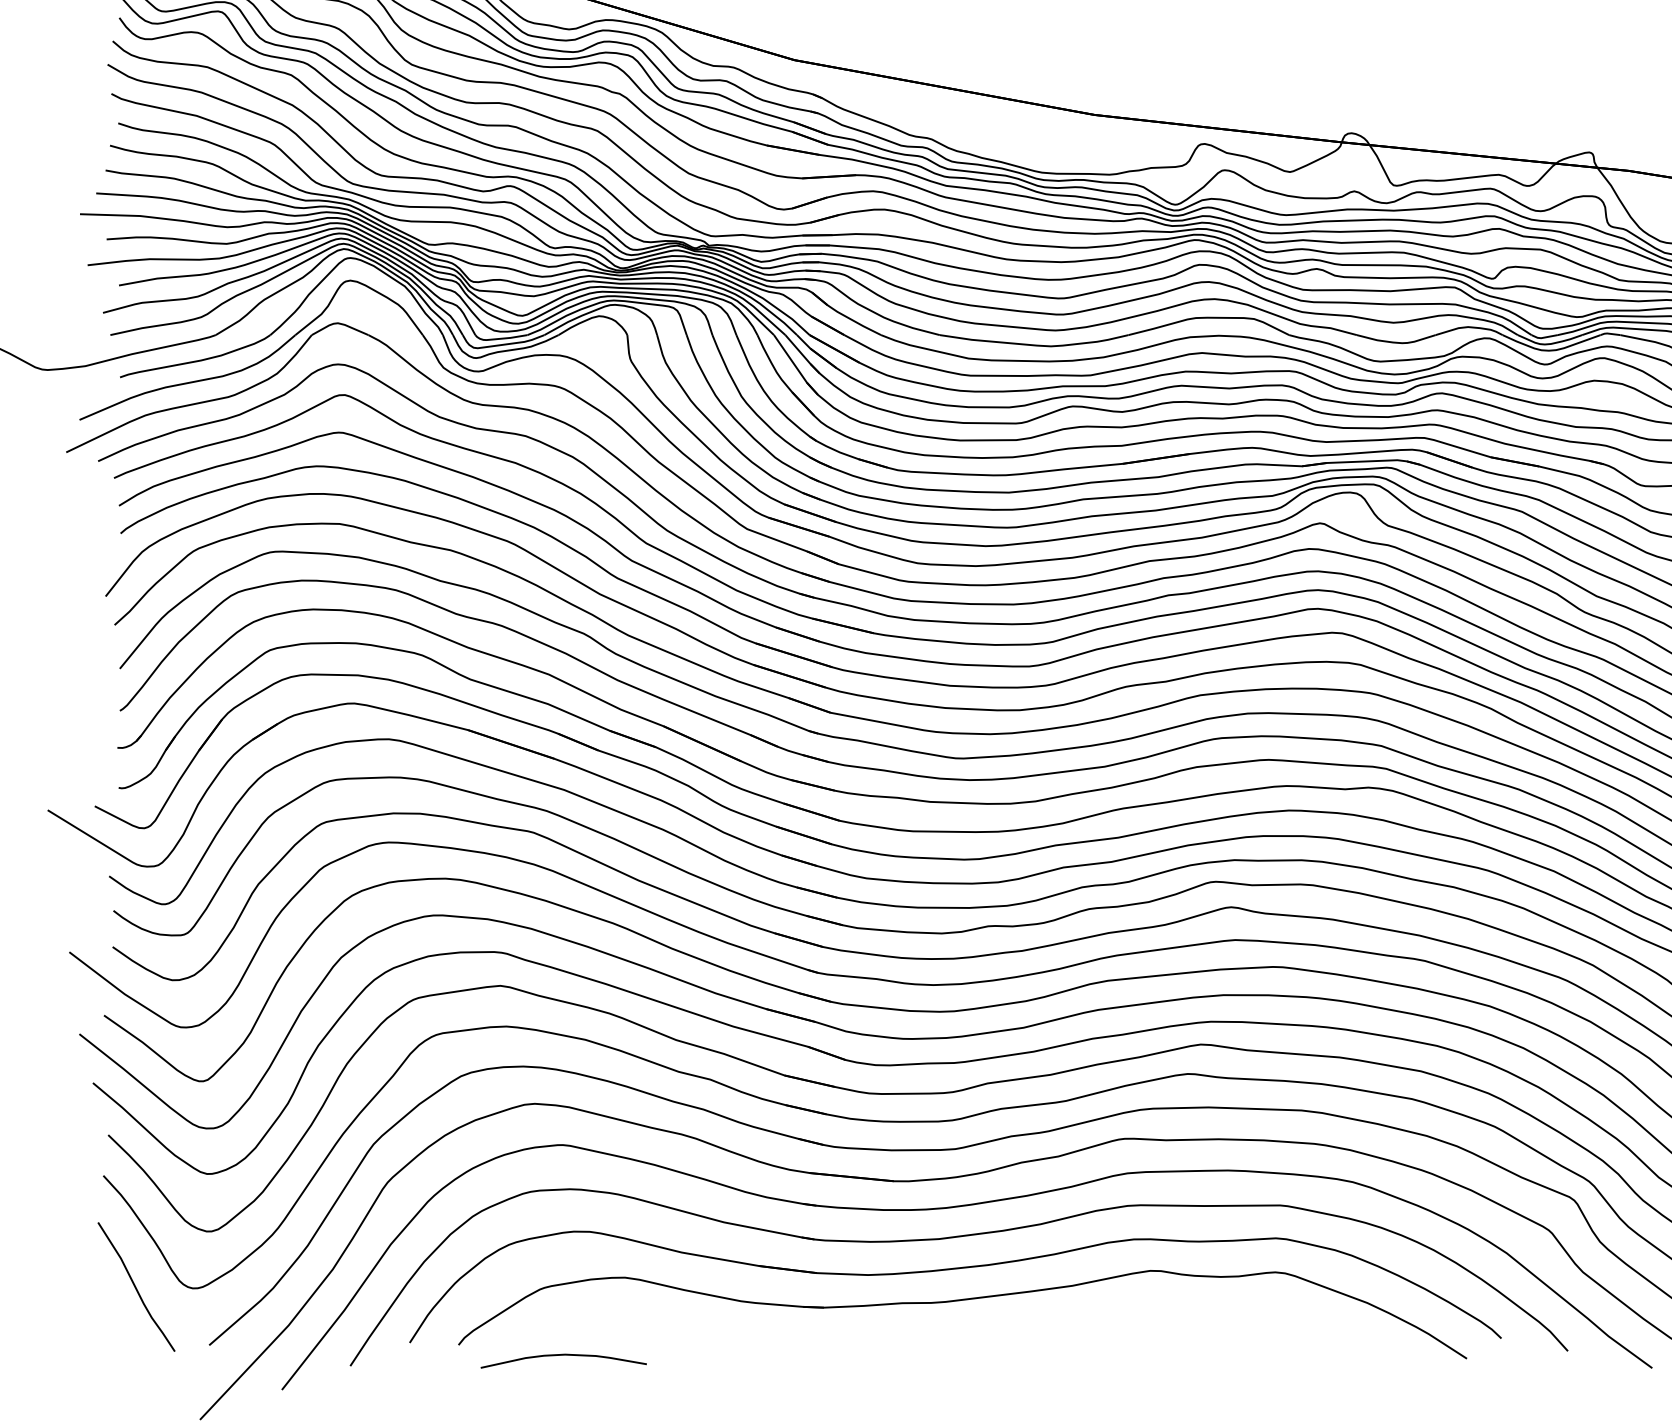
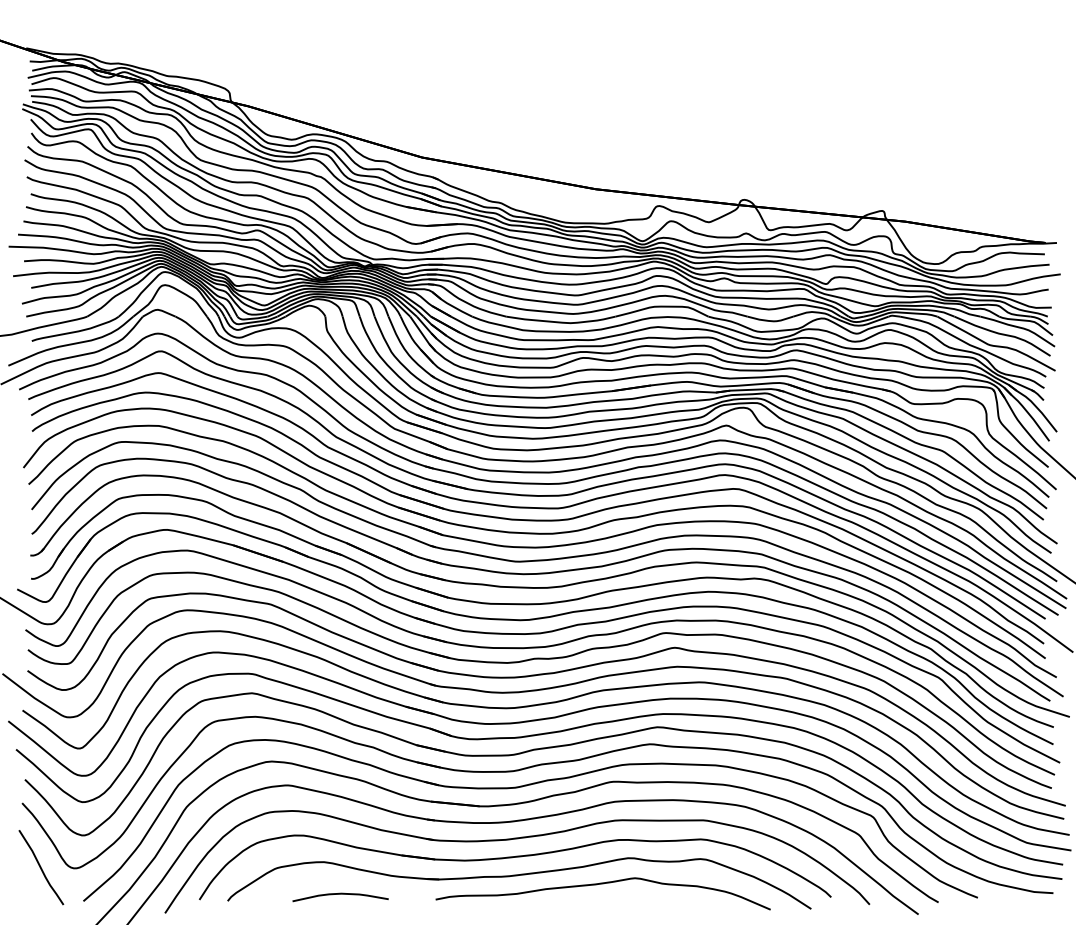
curve: (1106, 1316) -> (602, 884), added
curve: (563, 1356) -> (340, 894), moved

